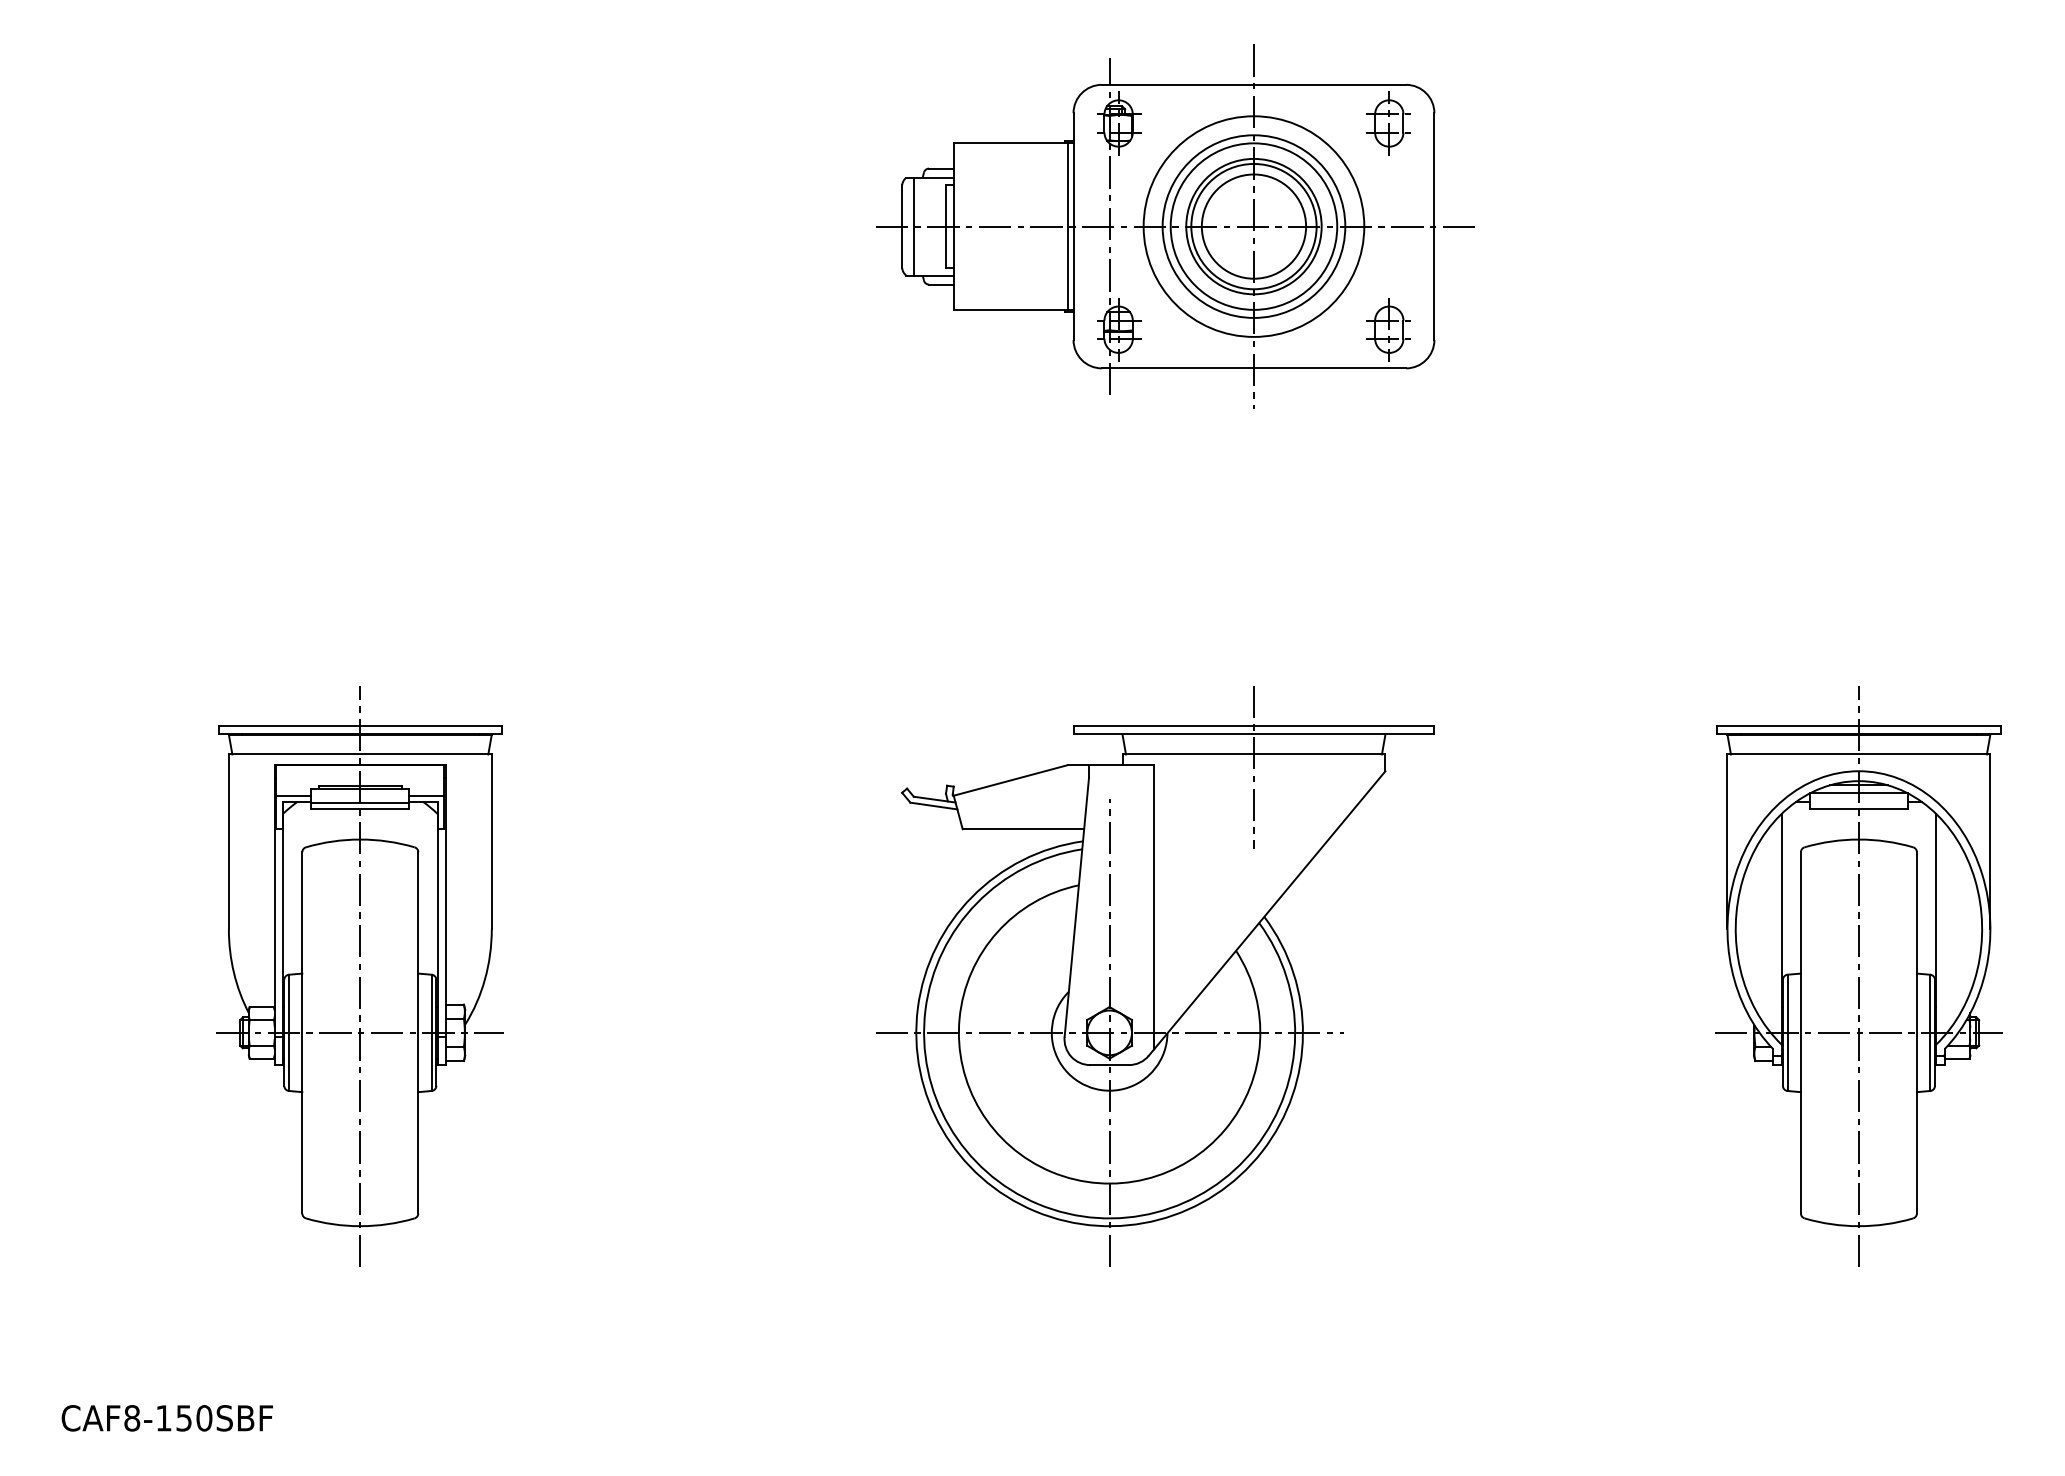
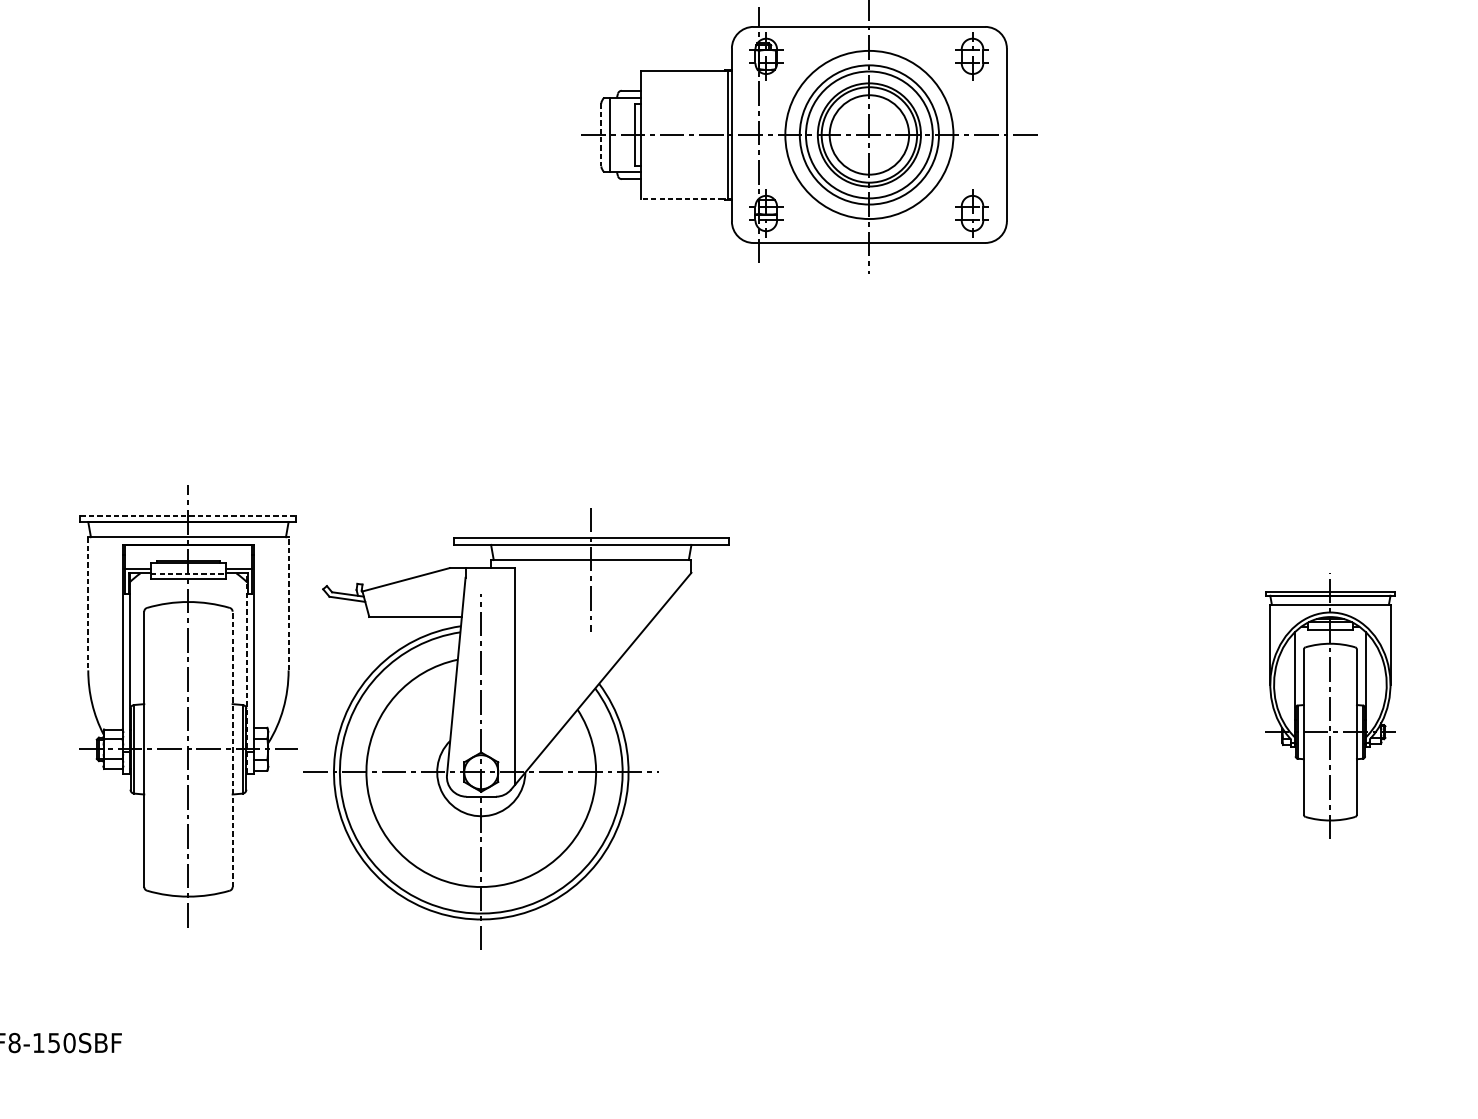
line: (902, 227) -> (601, 135), solid -> dashed
line: (1013, 310) -> (686, 198), solid -> dashed
line: (360, 726) -> (188, 515), solid -> dashed
line: (360, 802) -> (188, 573), solid -> dashed
line: (491, 841) -> (288, 603), solid -> dashed
line: (228, 842) -> (87, 604), solid -> dashed
line: (437, 933) -> (247, 673), solid -> dashed
part: (1155, 976) -> (516, 729), moved
part: (1858, 976) -> (1330, 706), size x0.6
line: (418, 1032) -> (232, 749), solid -> dashed

